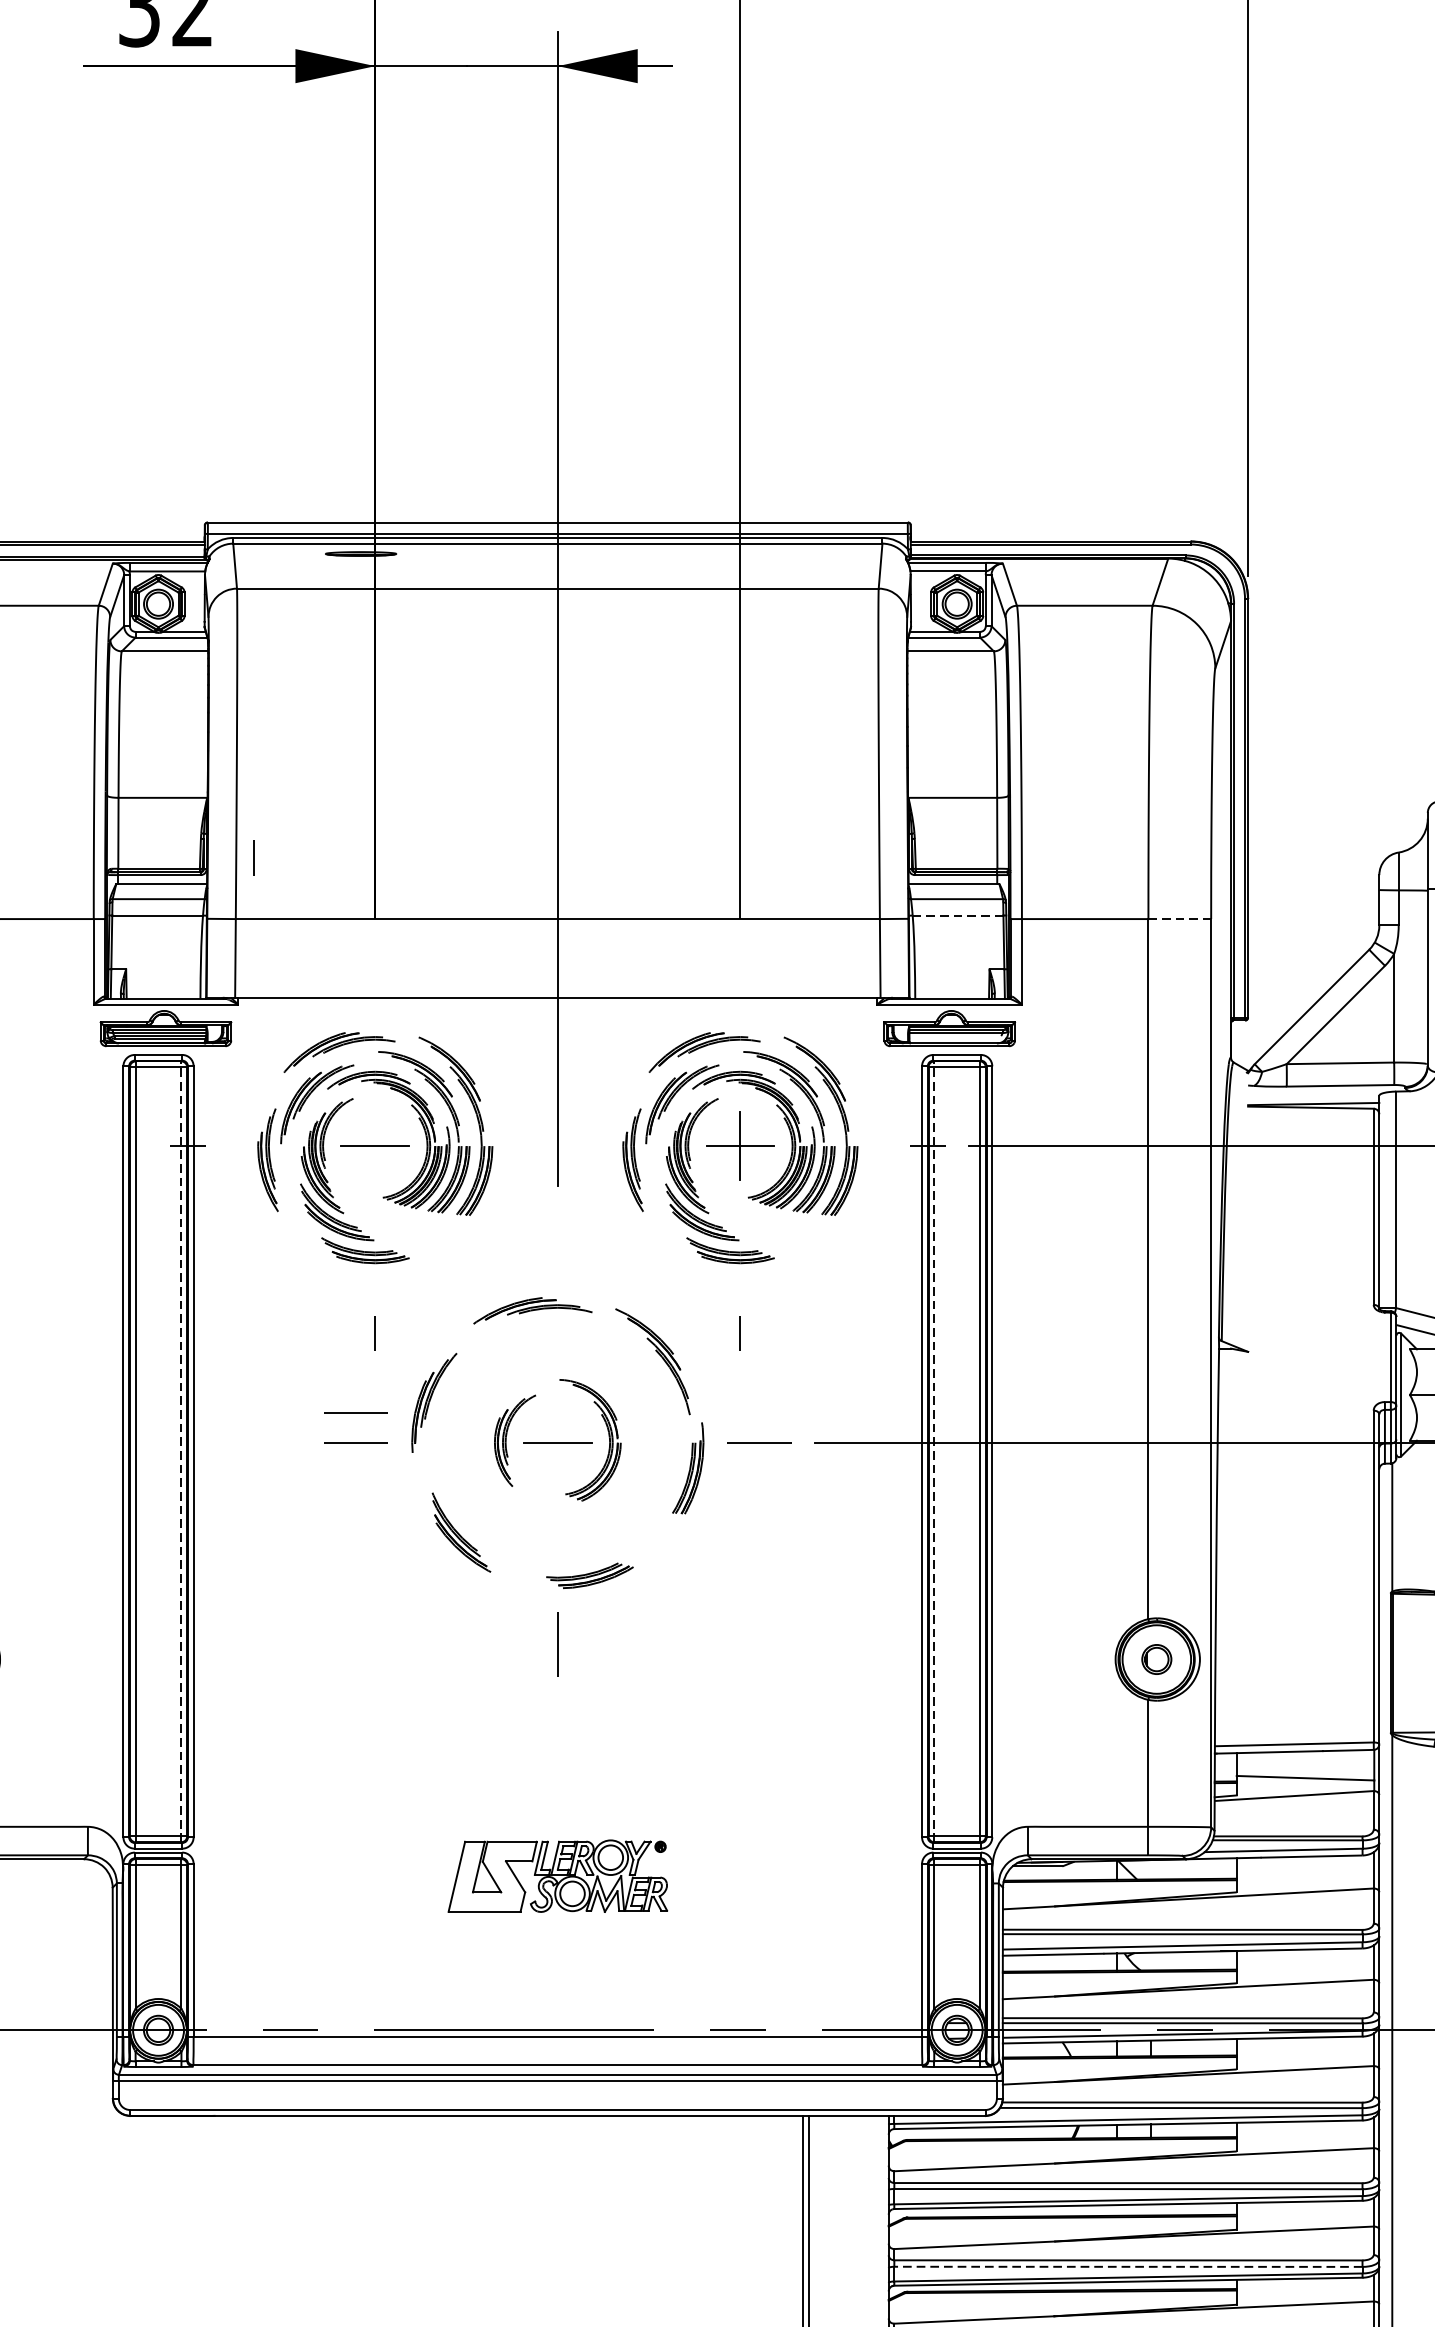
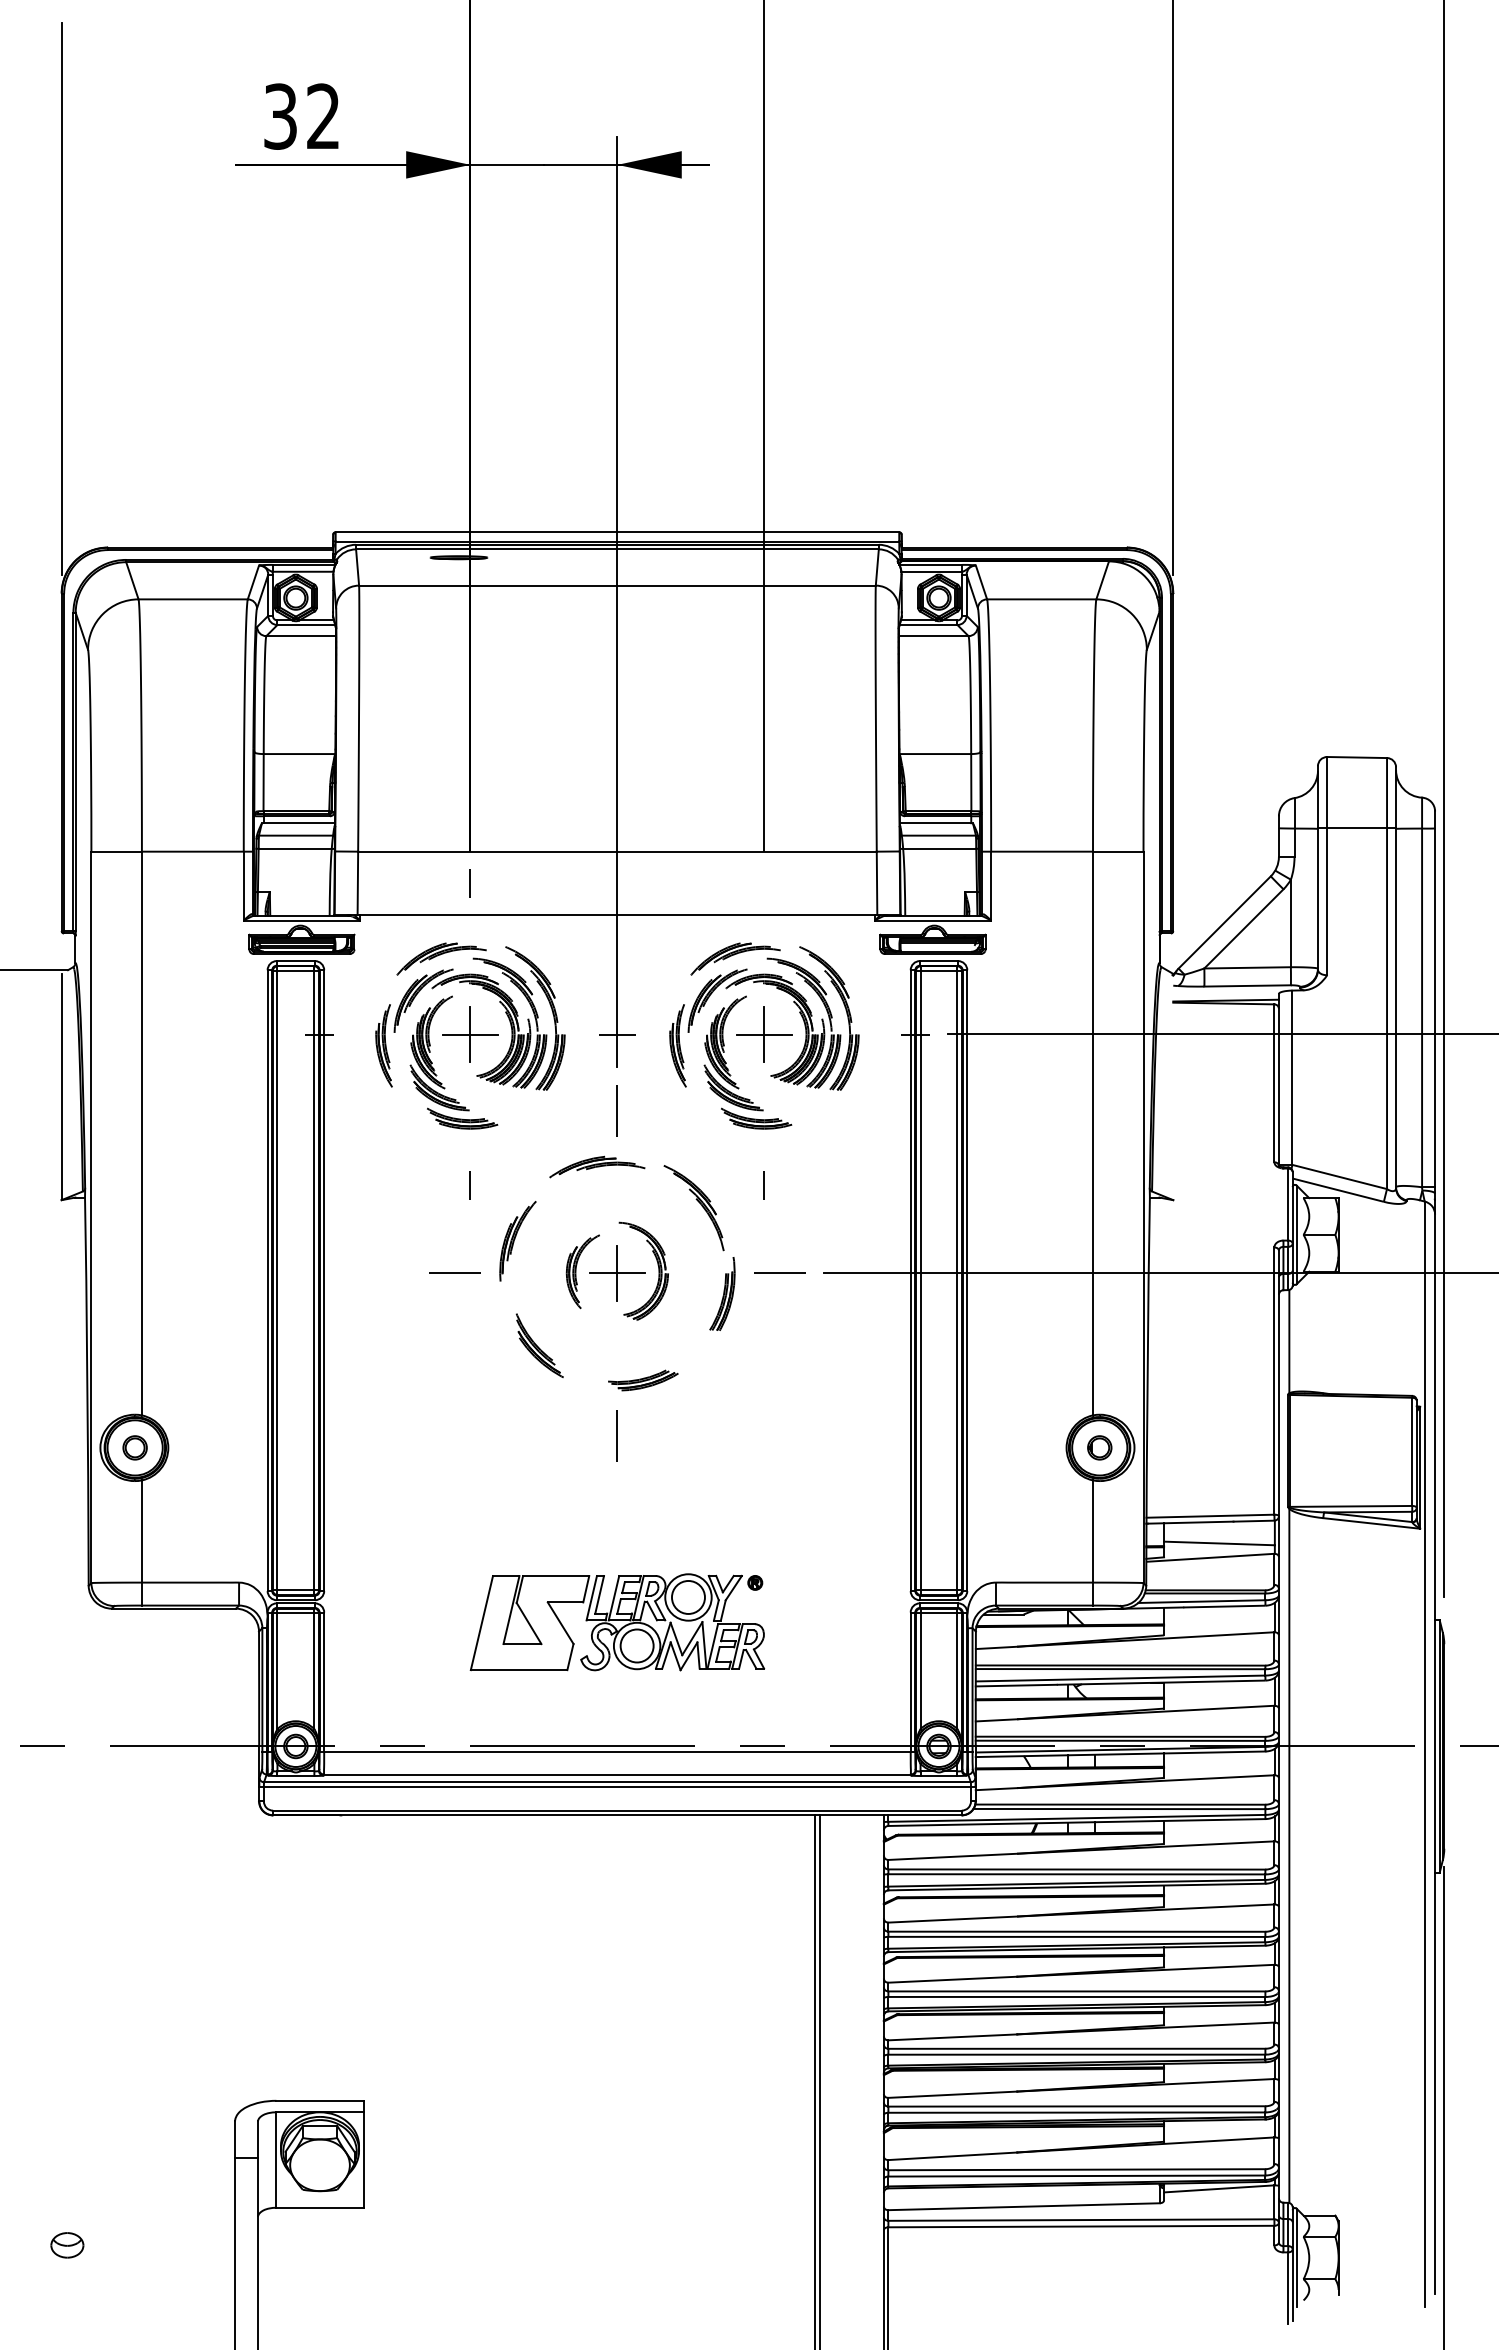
line: (252, 858) -> (469, 883), moved
line: (957, 915) -> (939, 848), dashed -> solid
line: (1180, 918) -> (1118, 851), dashed -> solid
line: (375, 1146) -> (470, 1034), added
line: (557, 1146) -> (617, 1034), added
line: (557, 1240) -> (617, 1110), added
line: (355, 1411) -> (454, 1248), removed
line: (557, 1442) -> (617, 1273), added
line: (181, 1451) -> (314, 1280), dashed -> solid
line: (934, 1451) -> (920, 1280), dashed -> solid
part: (557, 1876) -> (617, 1622), size x1.67
line: (1127, 2266) -> (1076, 1936), dashed -> solid

